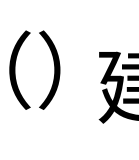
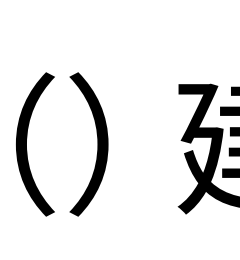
text: (34, 69) -> (61, 143), moved

